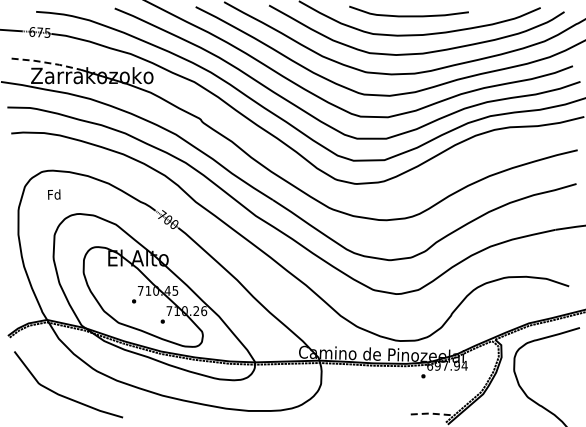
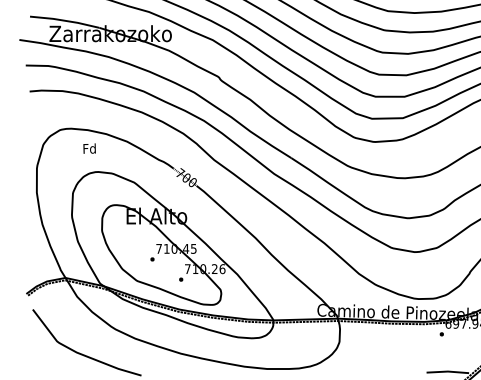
line: (46, 62) -> (64, 20), dashed -> solid
text: (54, 194) -> (89, 148), moved
line: (429, 413) -> (447, 371), dashed -> solid

